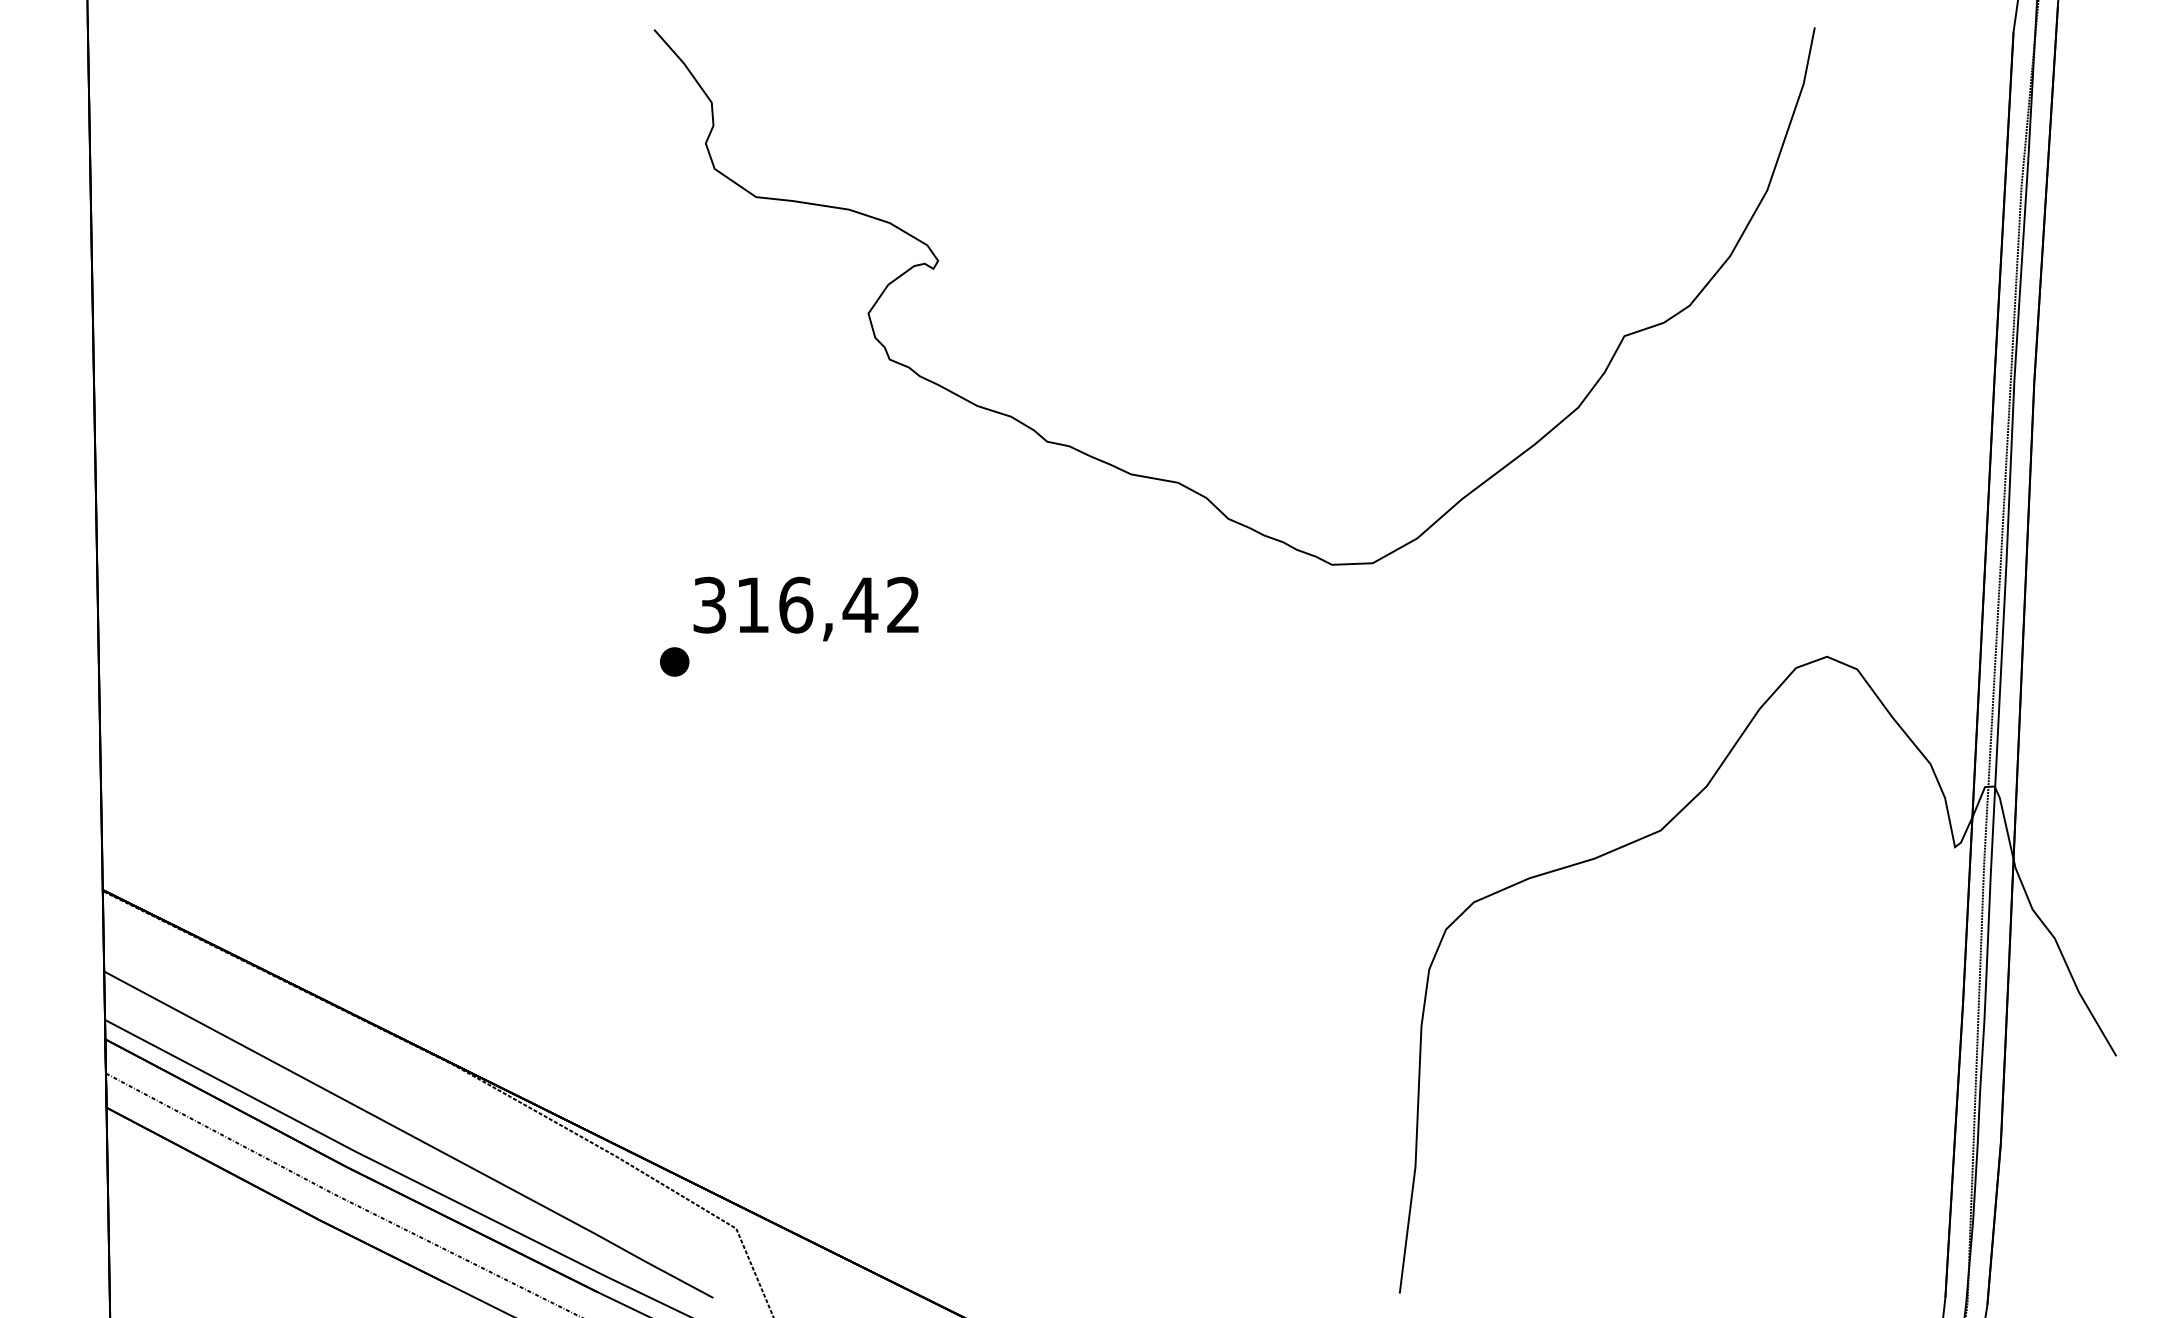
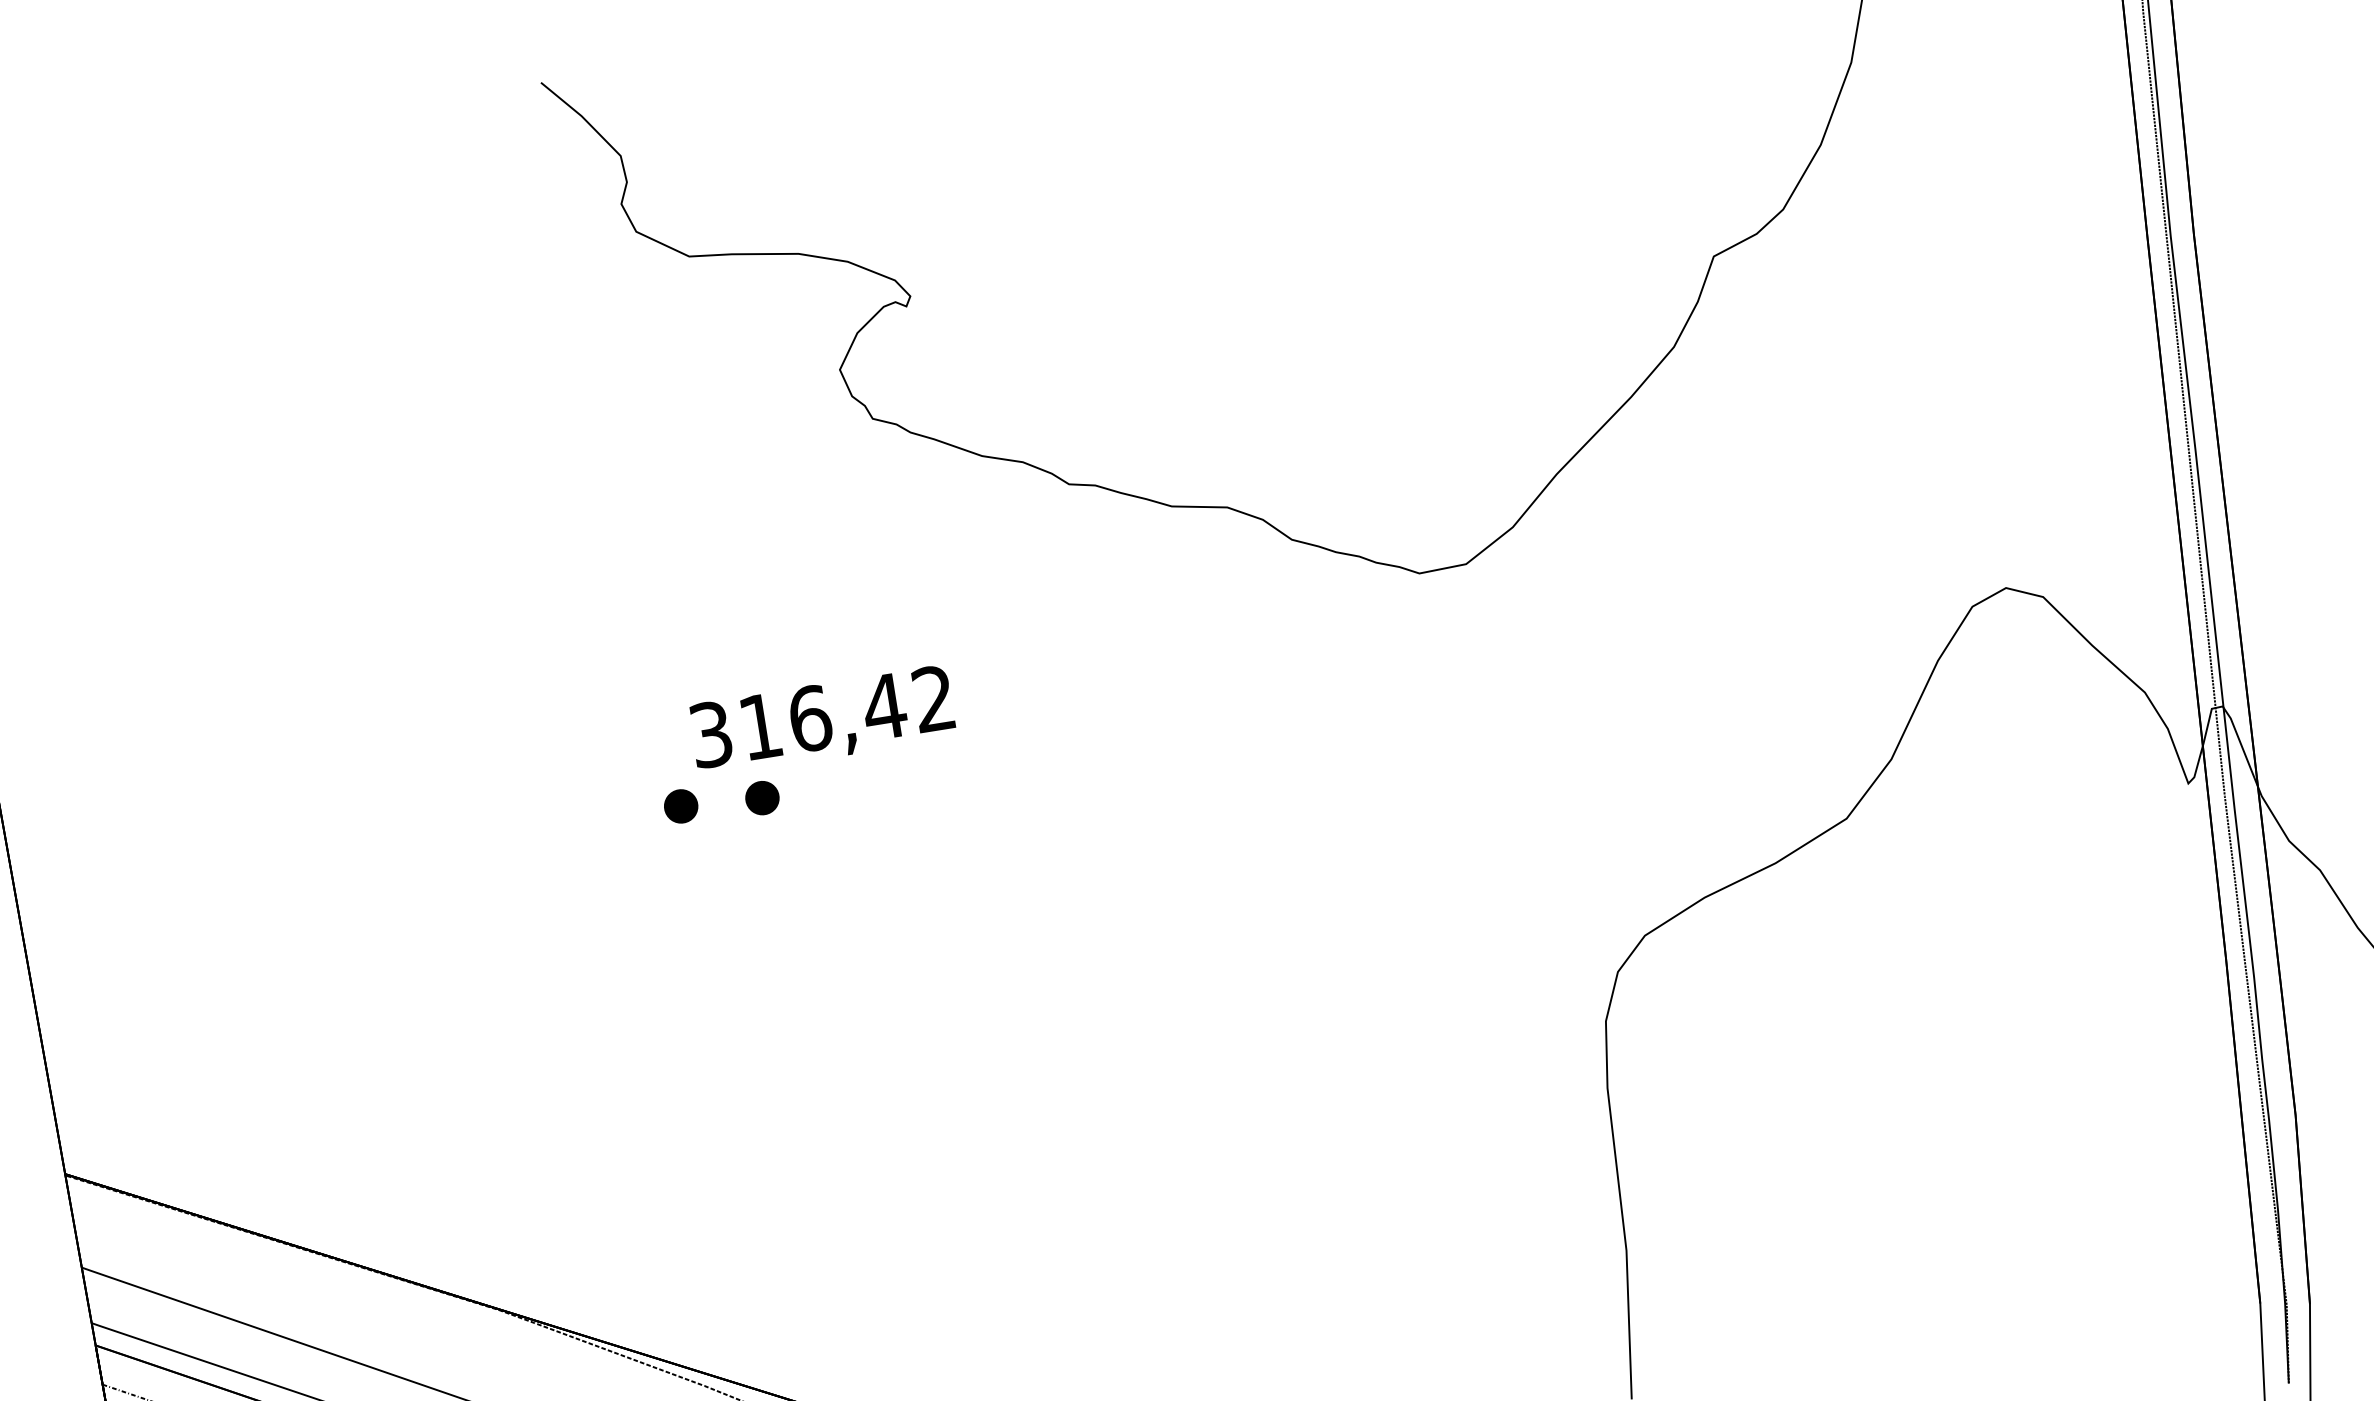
part: (744, 665) -> (762, 797), added

